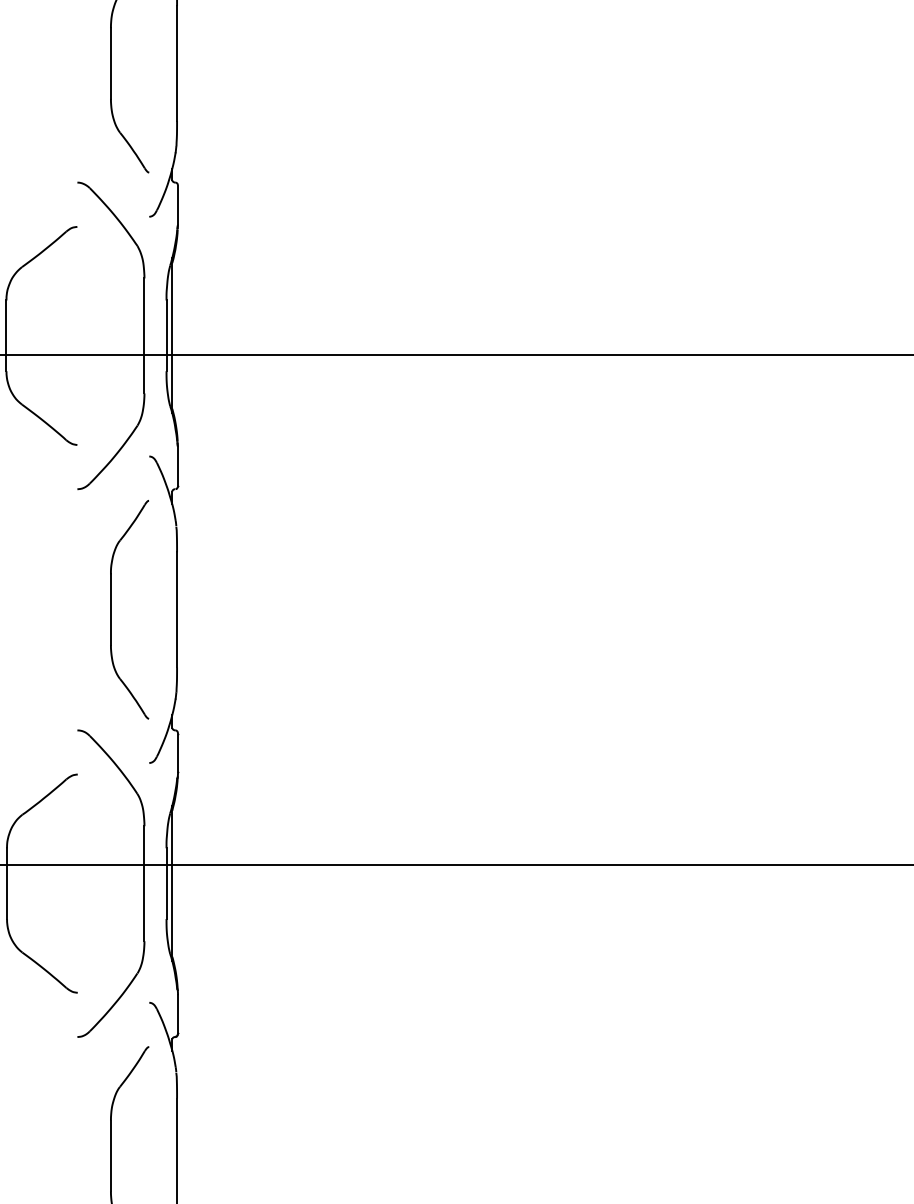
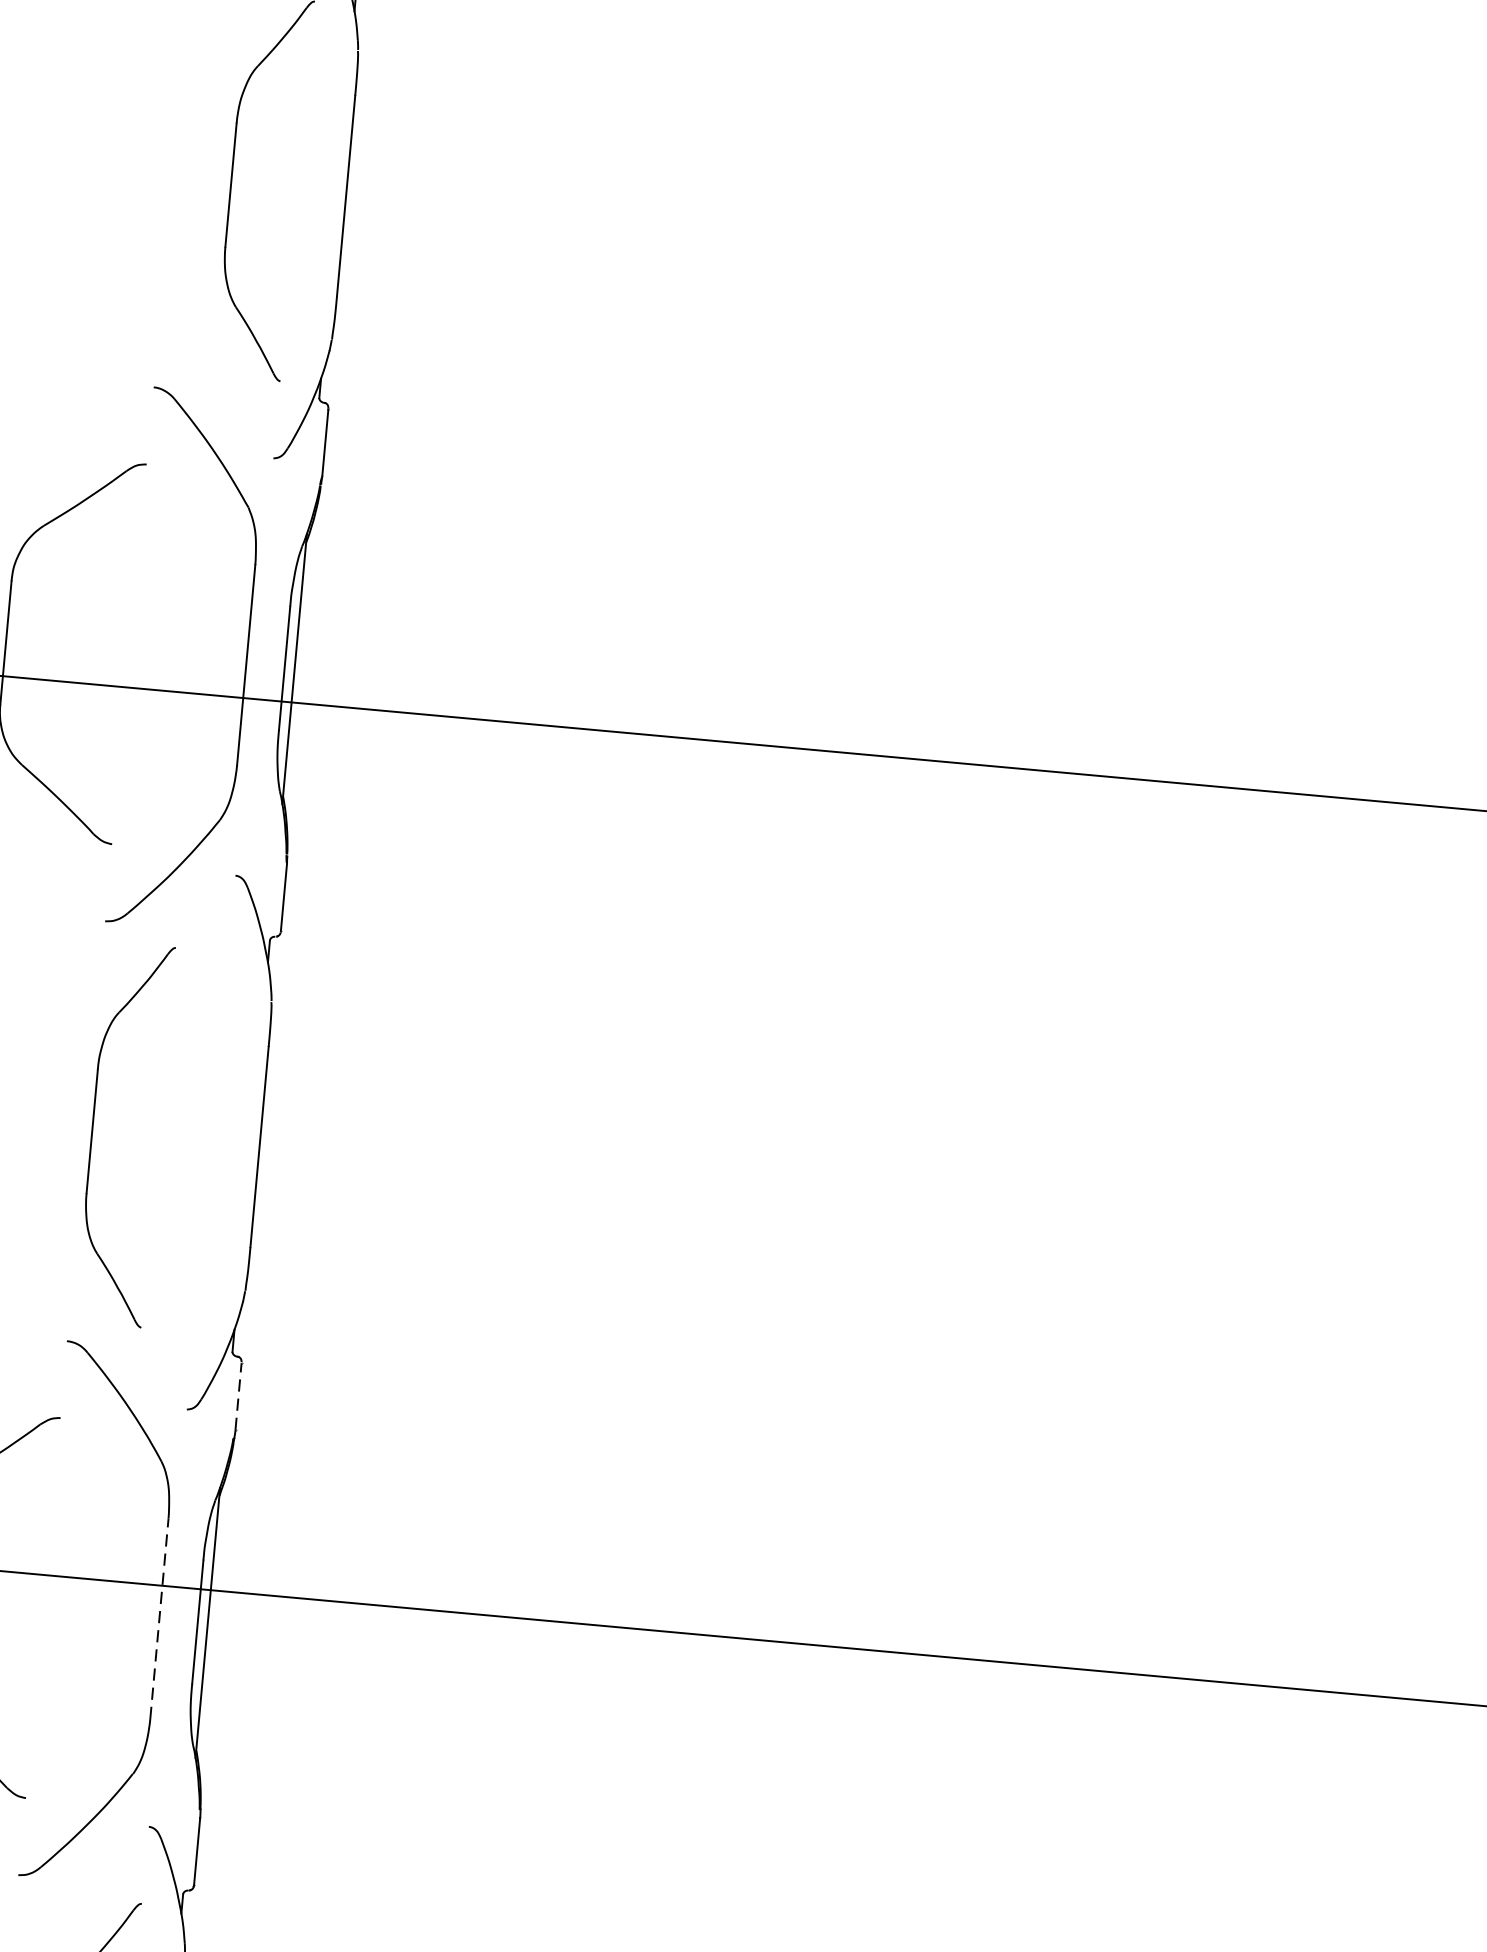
part: (111, 609) -> (93, 1131), moved
line: (178, 752) -> (239, 1395), solid -> dashed
line: (144, 883) -> (159, 1618), solid -> dashed

